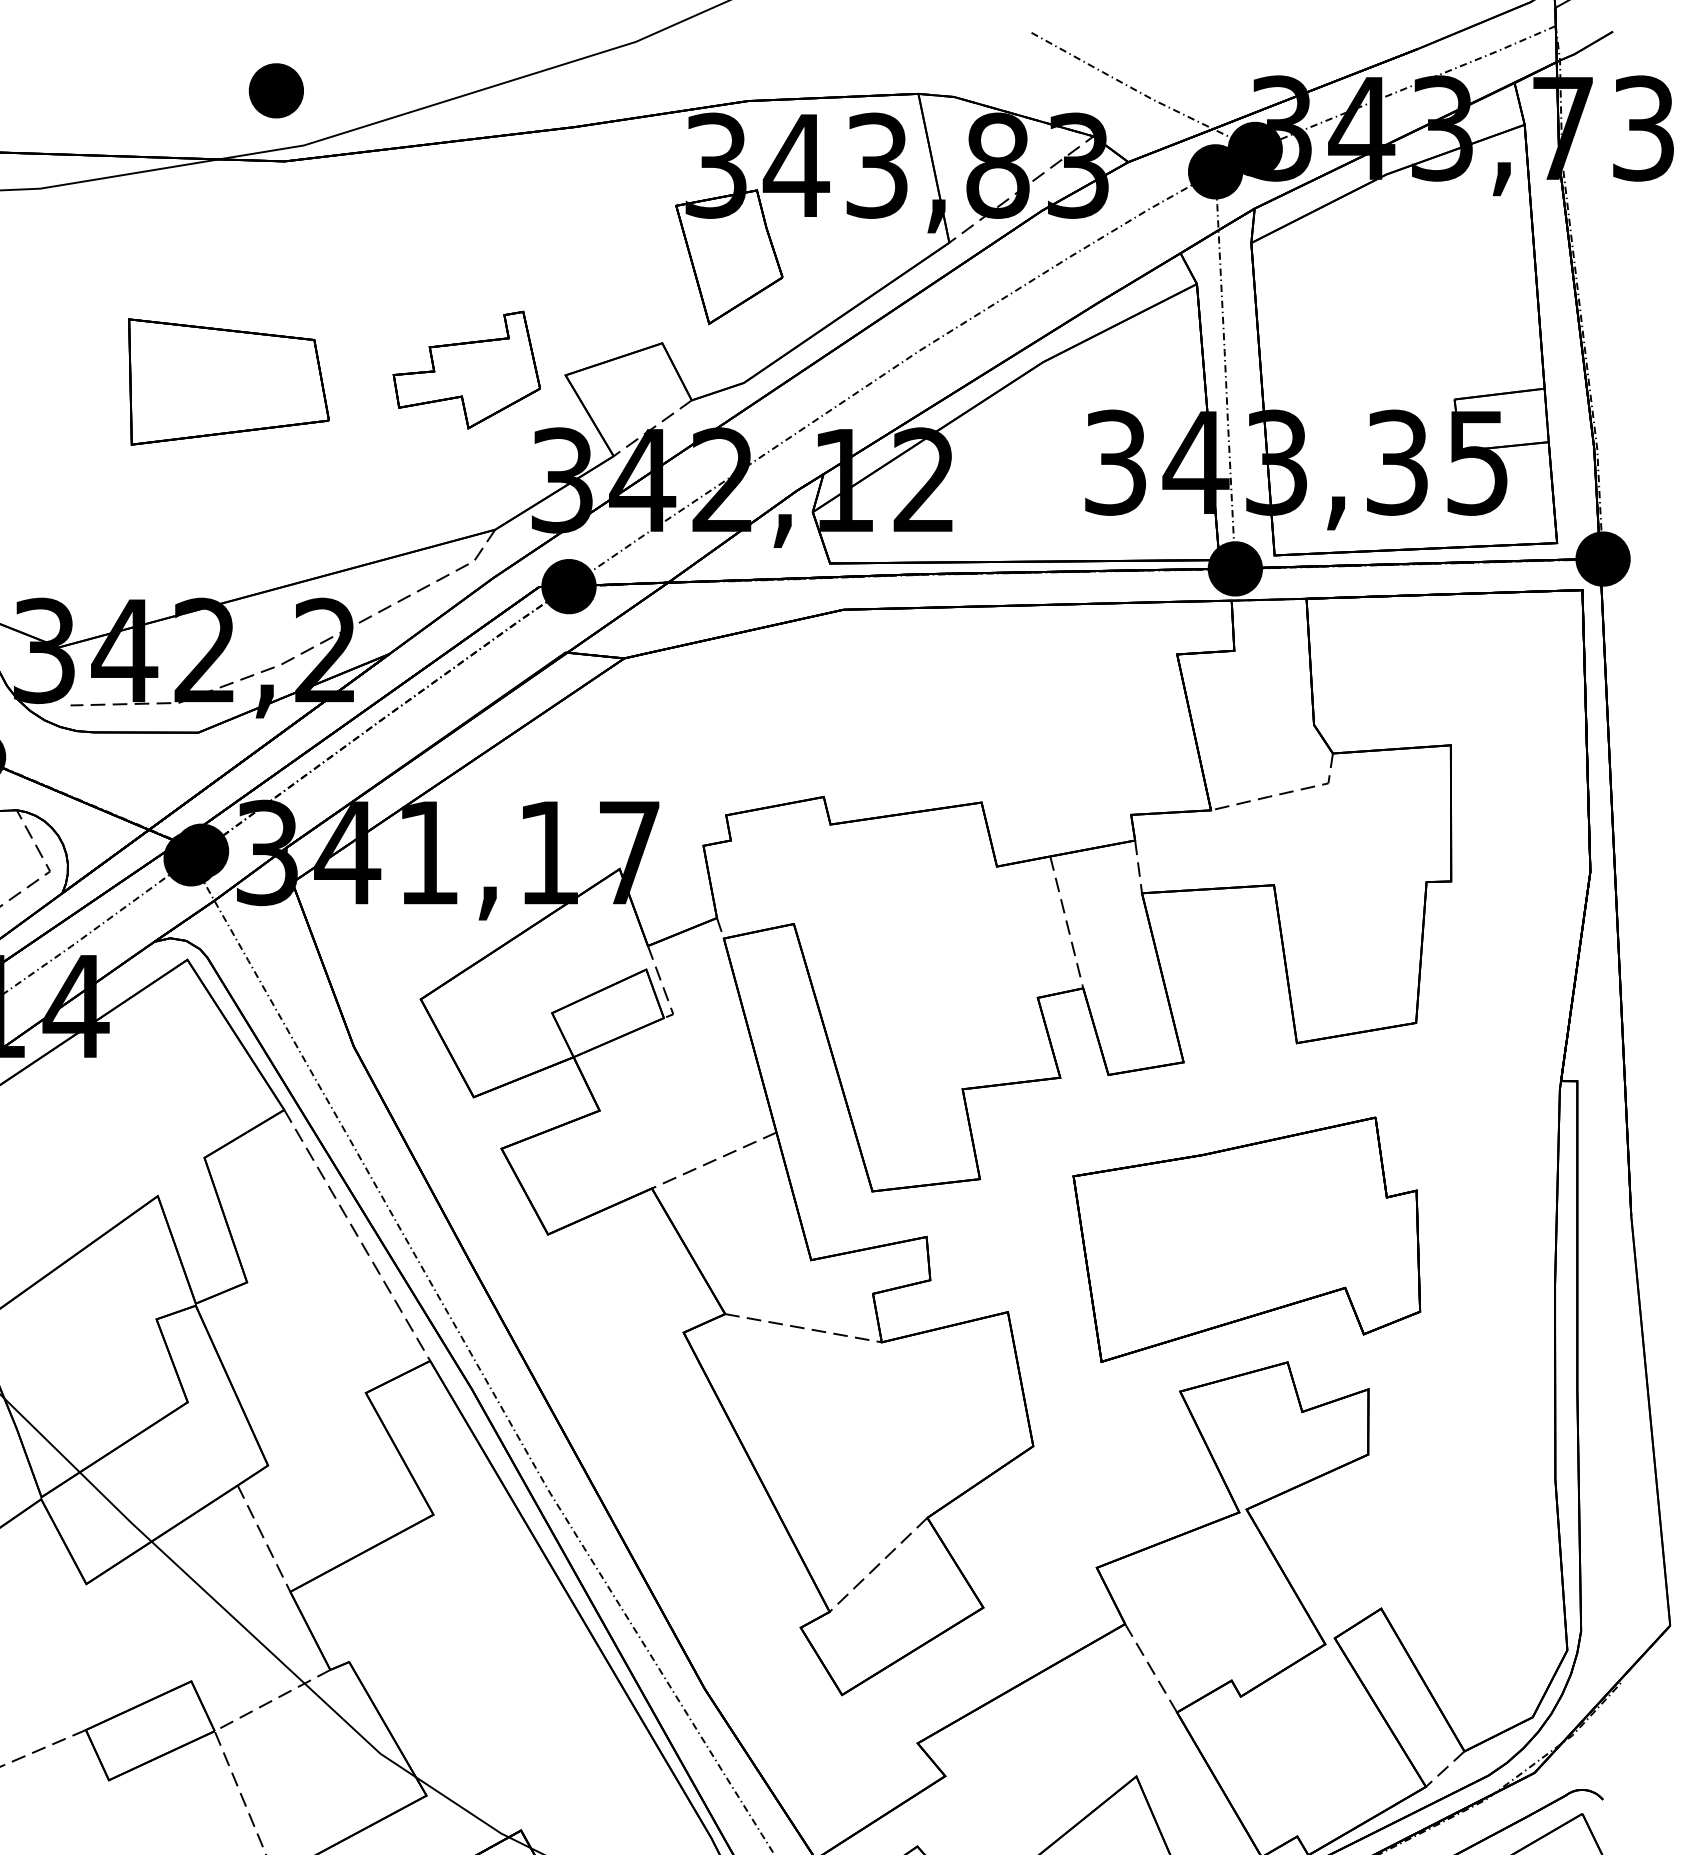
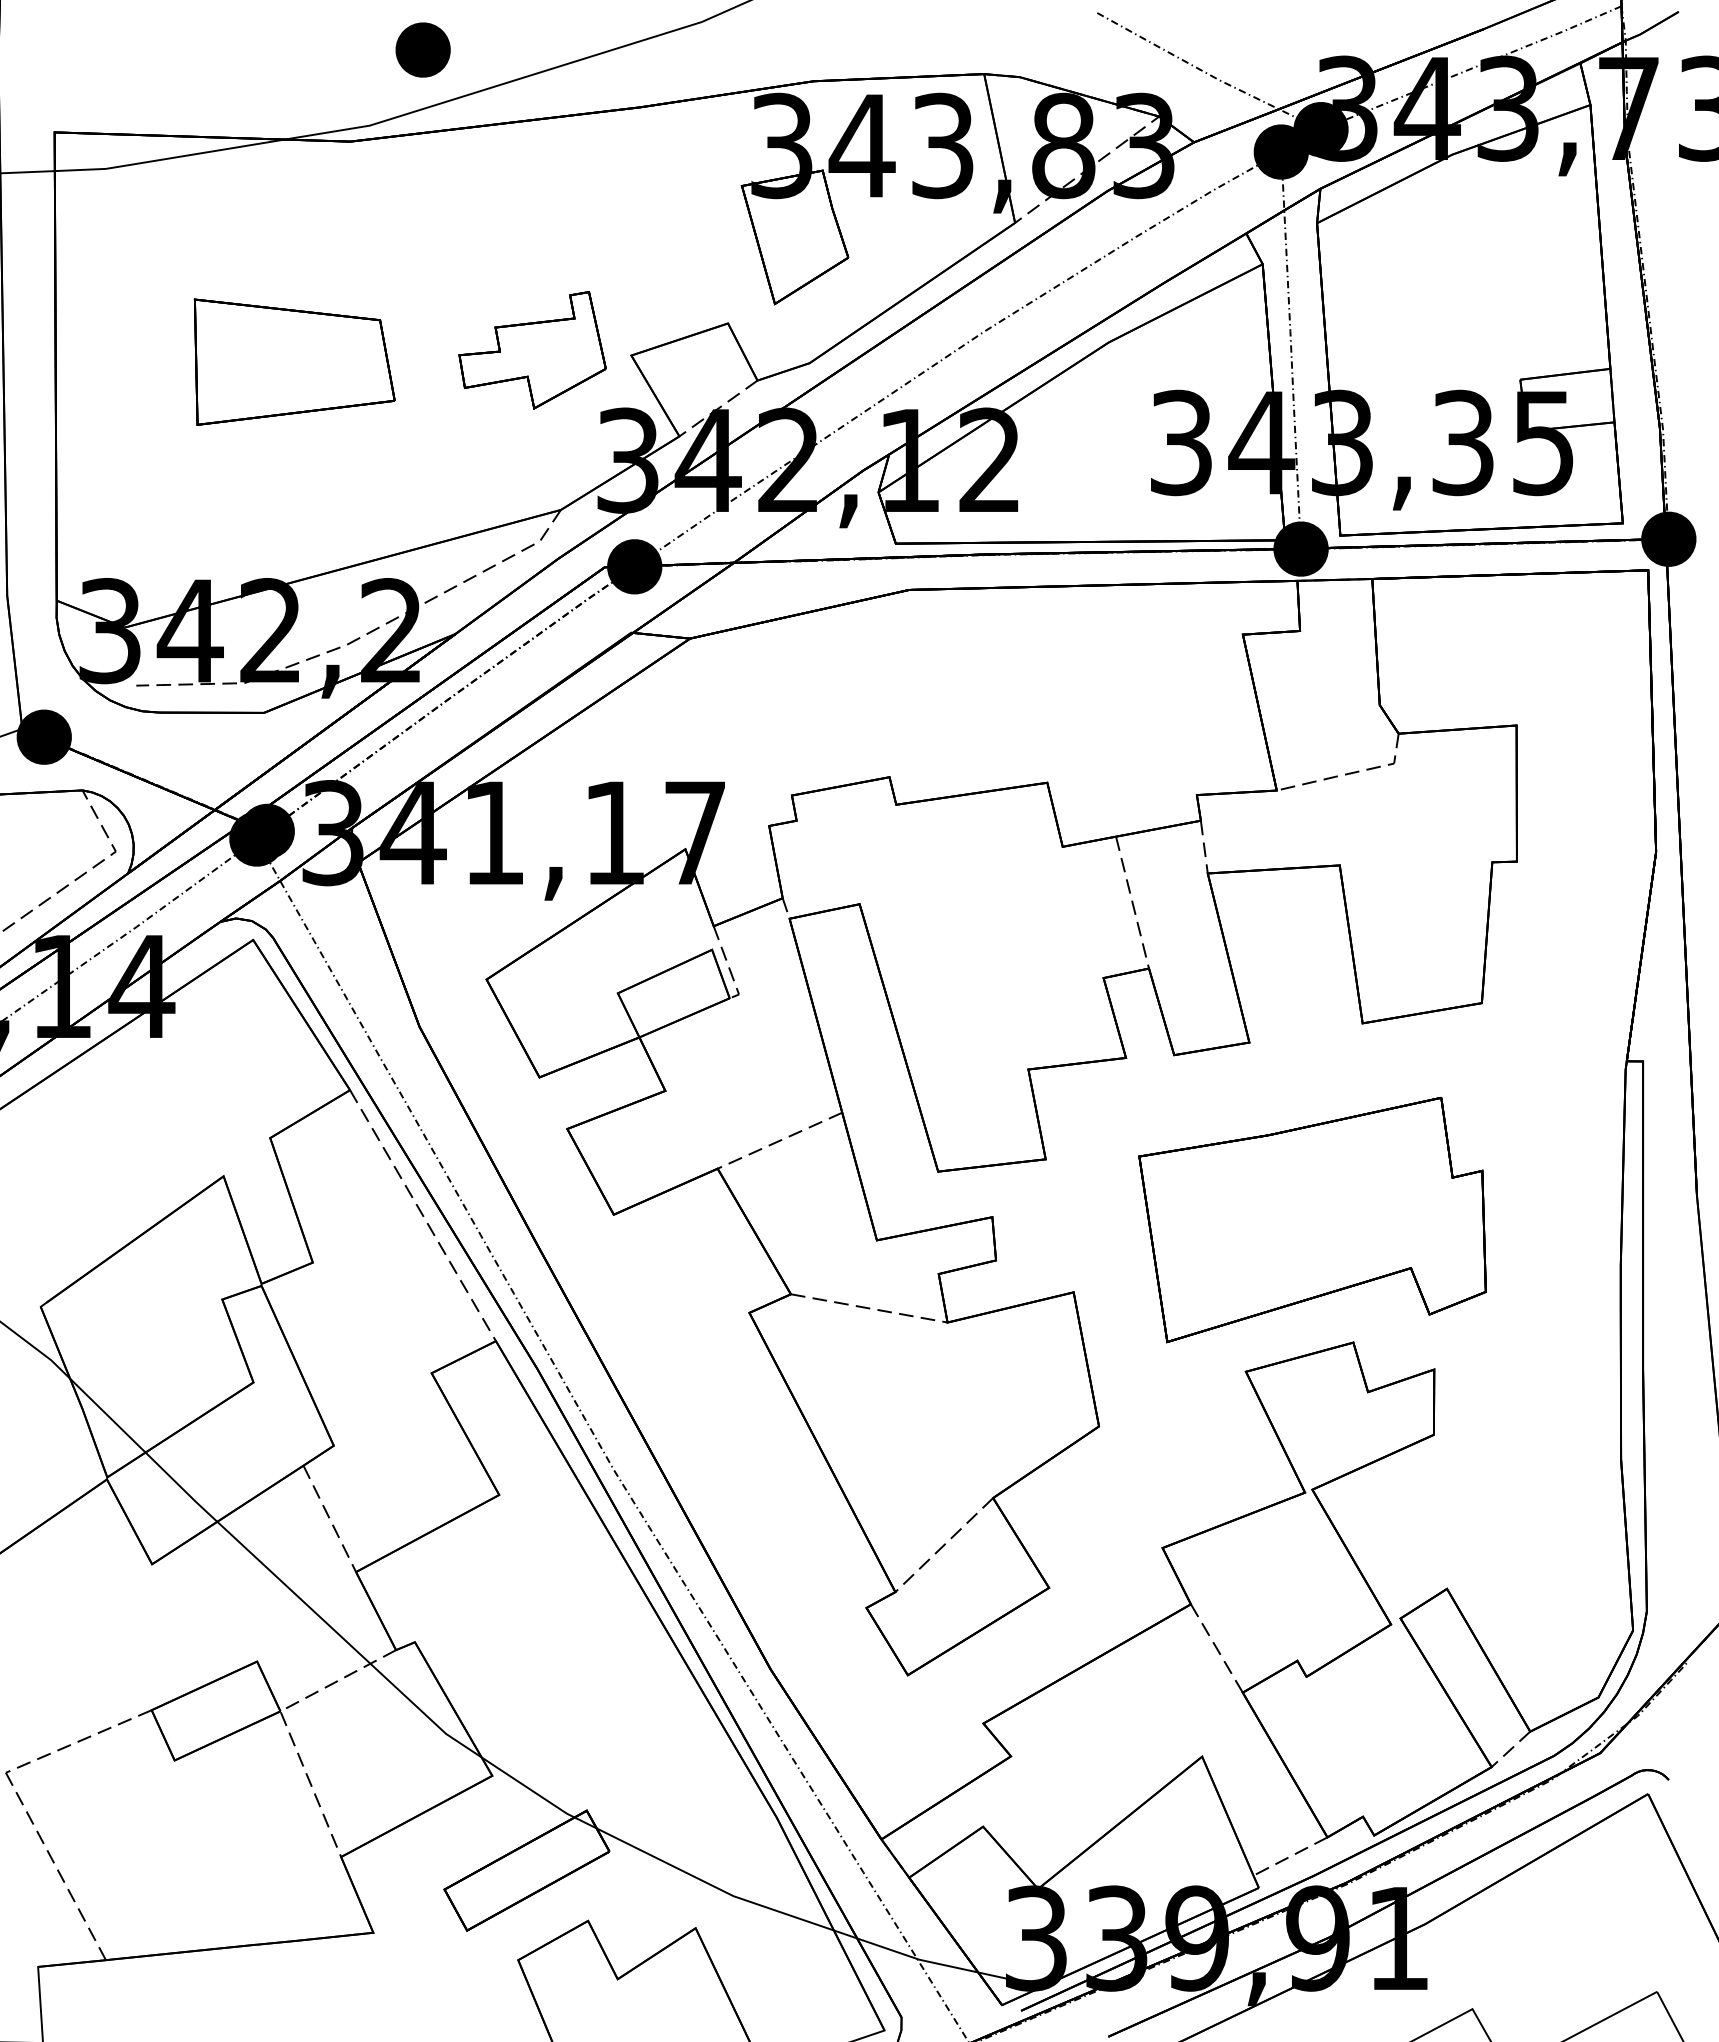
part: (275, 90) -> (422, 49), moved

